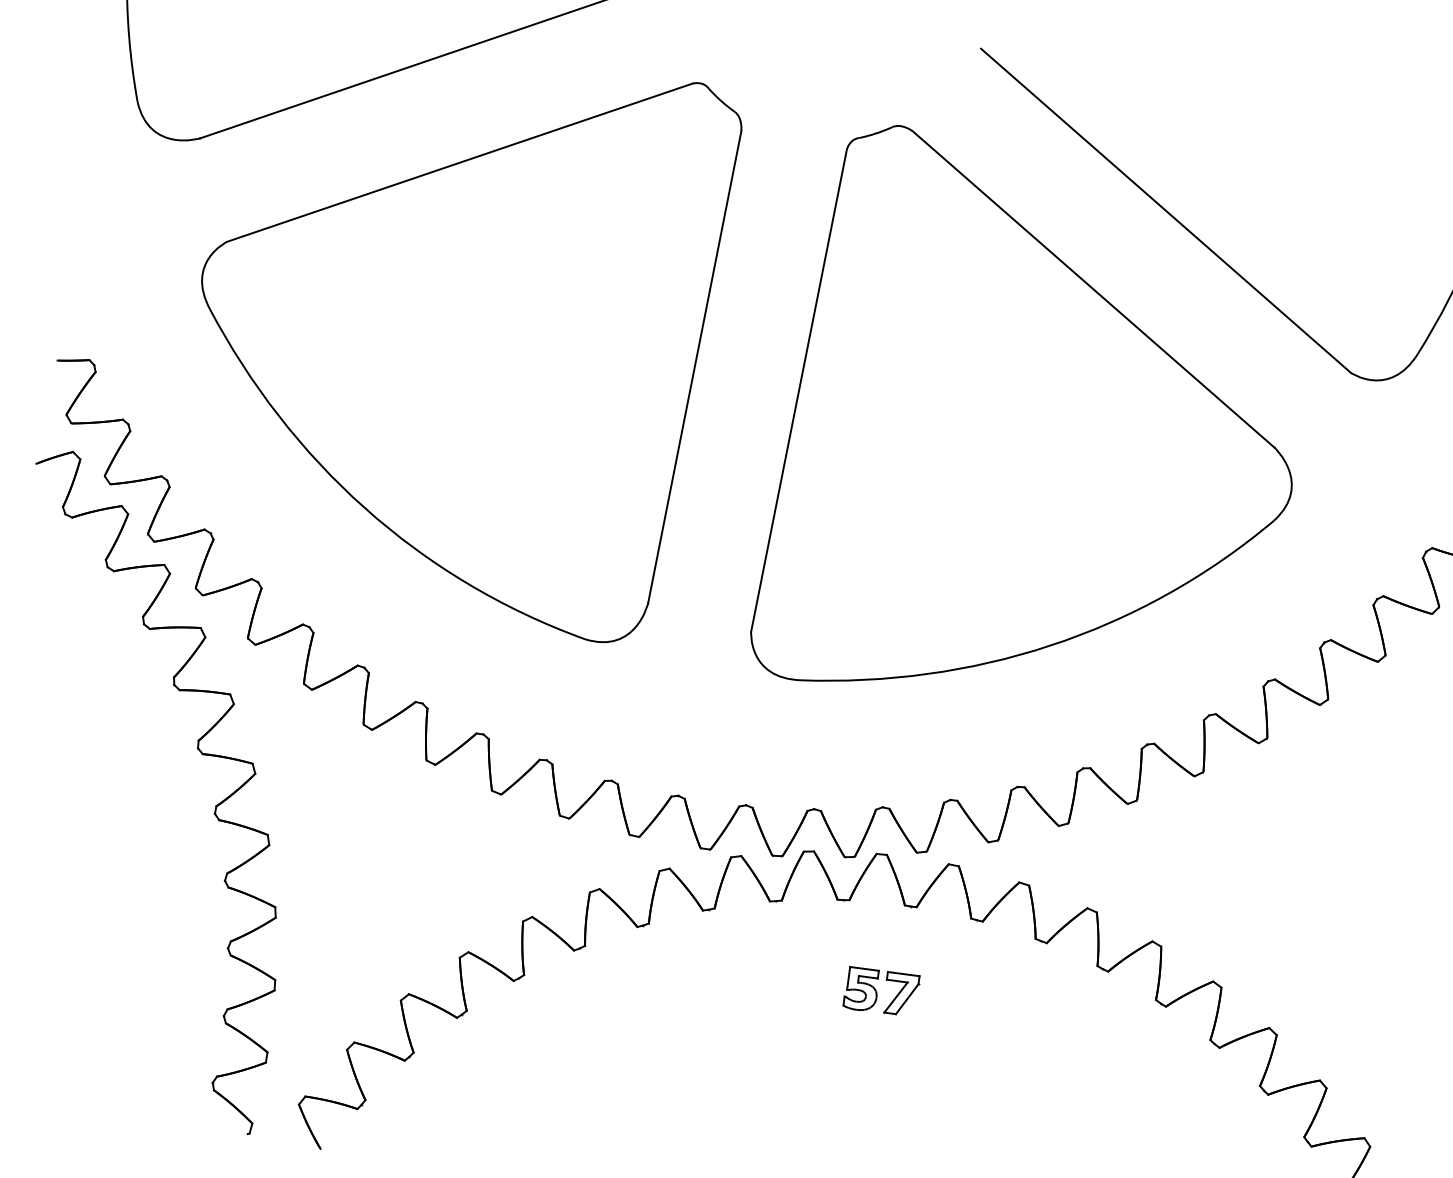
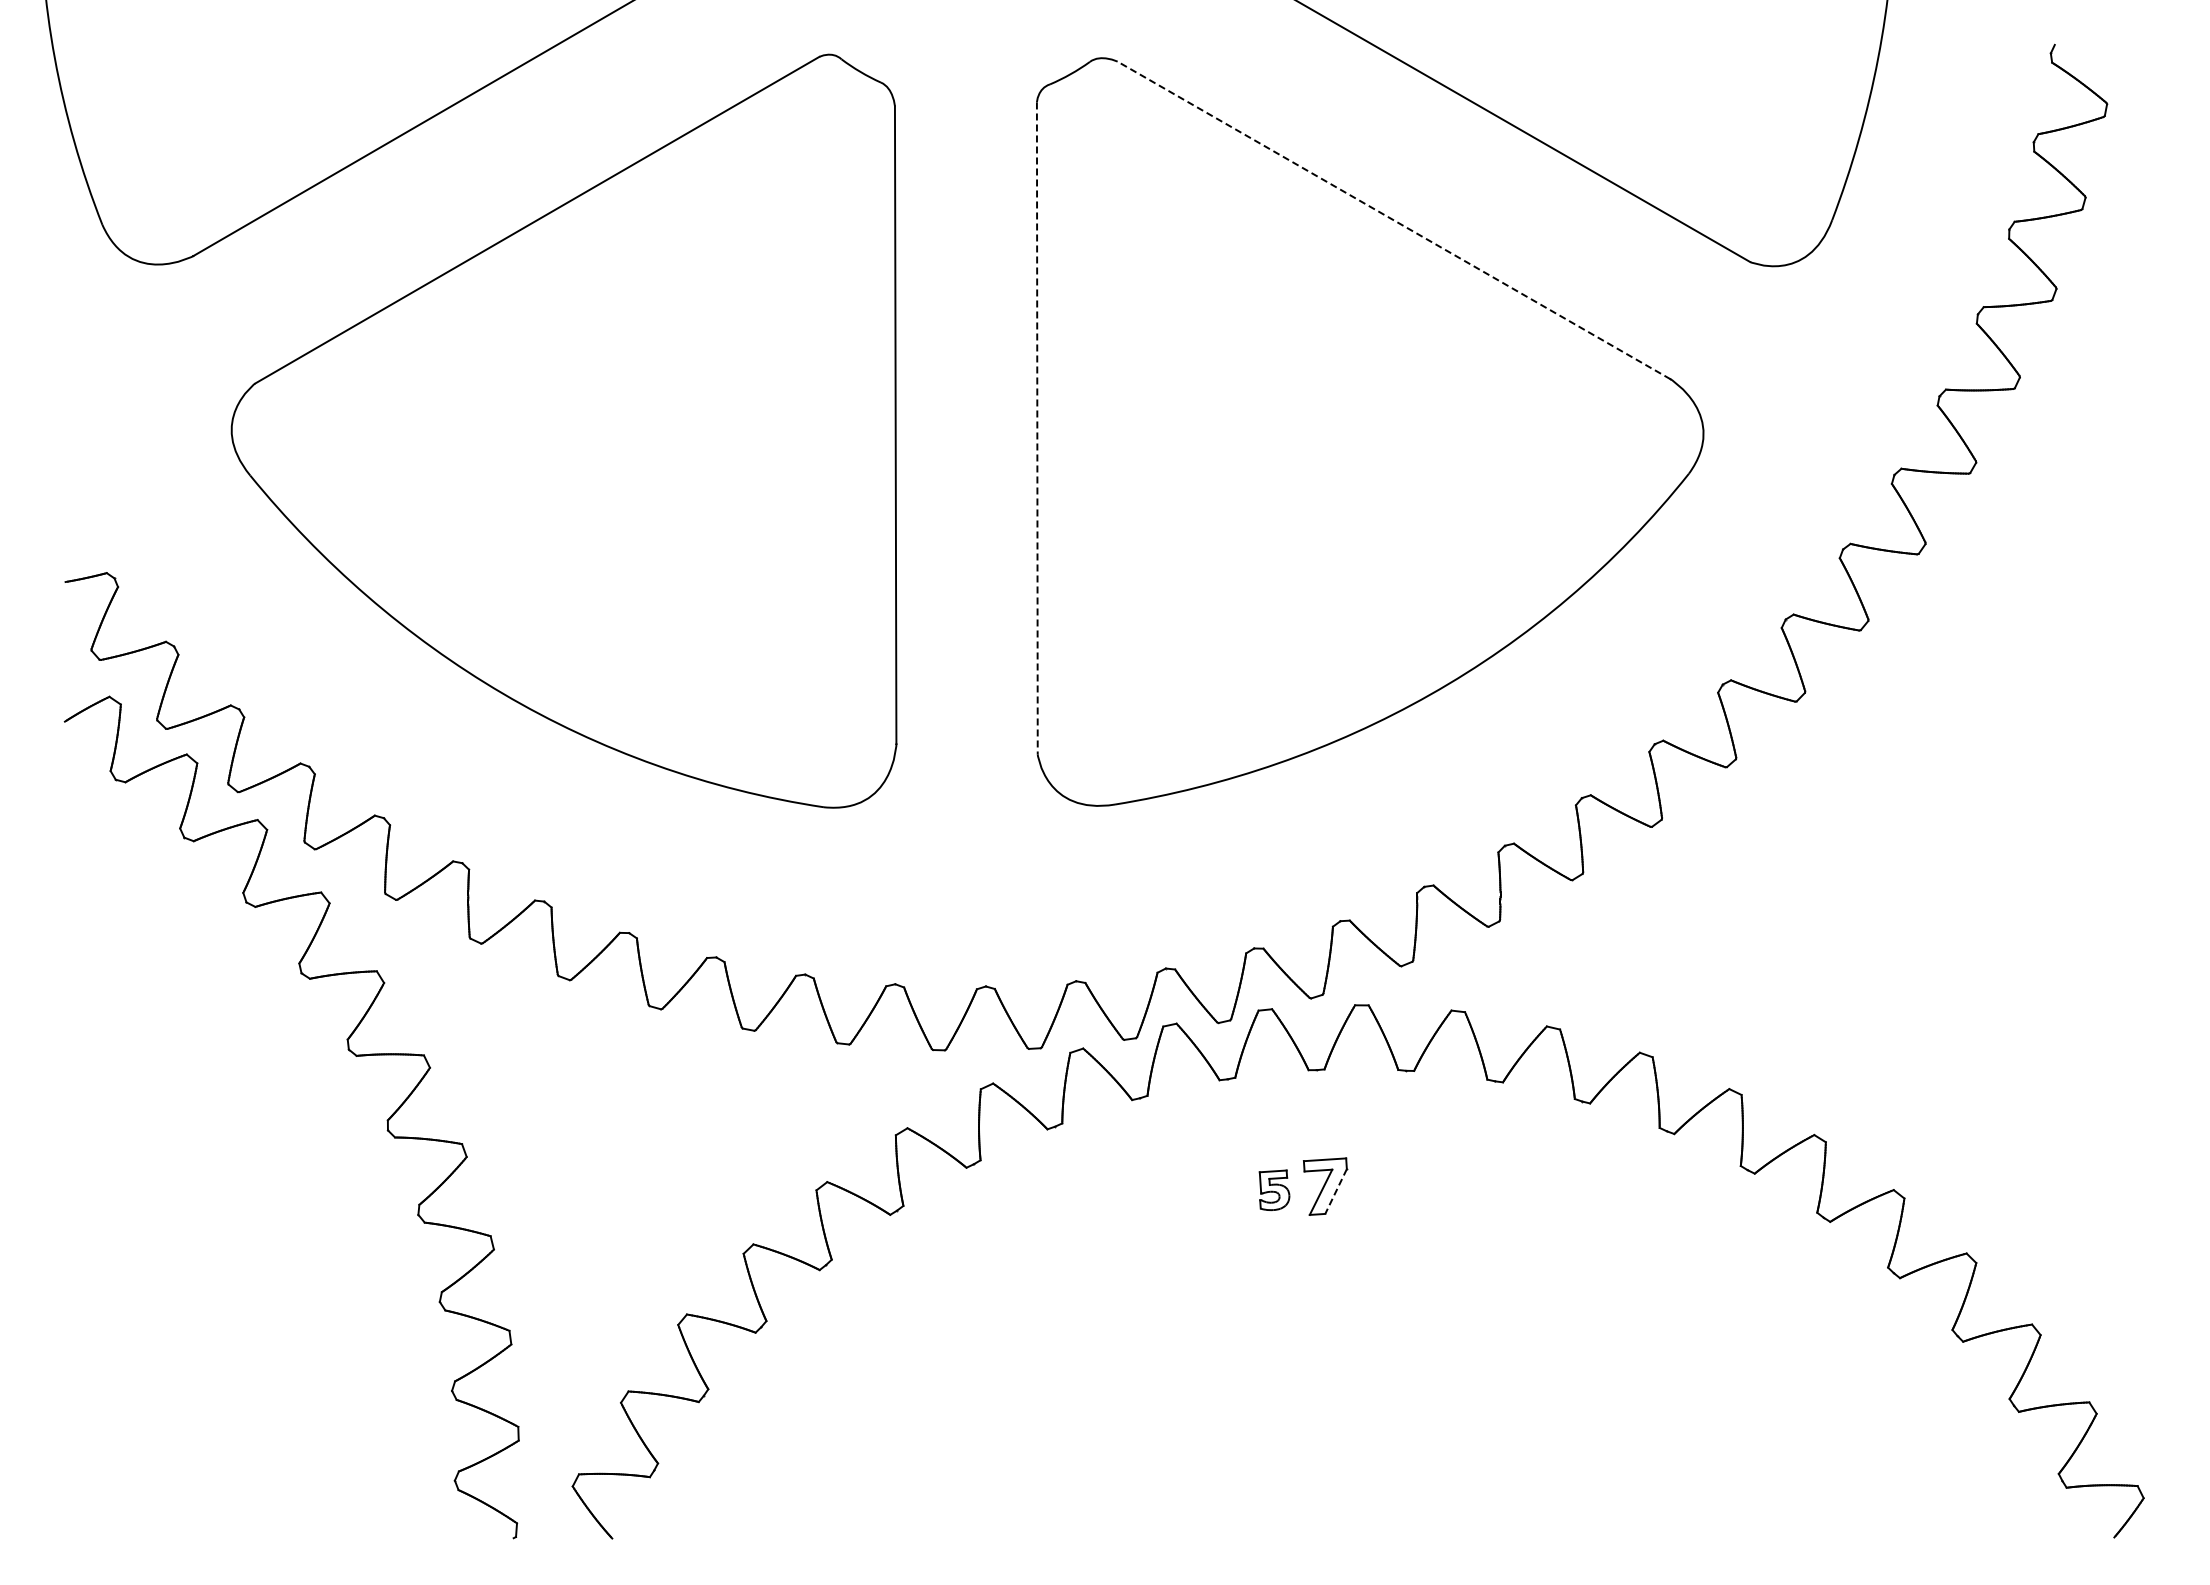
line: (1093, 289) -> (1394, 220), solid -> dashed
line: (799, 390) -> (1037, 428), solid -> dashed
part: (861, 989) -> (1274, 1190), size x0.7
line: (907, 999) -> (1336, 1191), solid -> dashed

